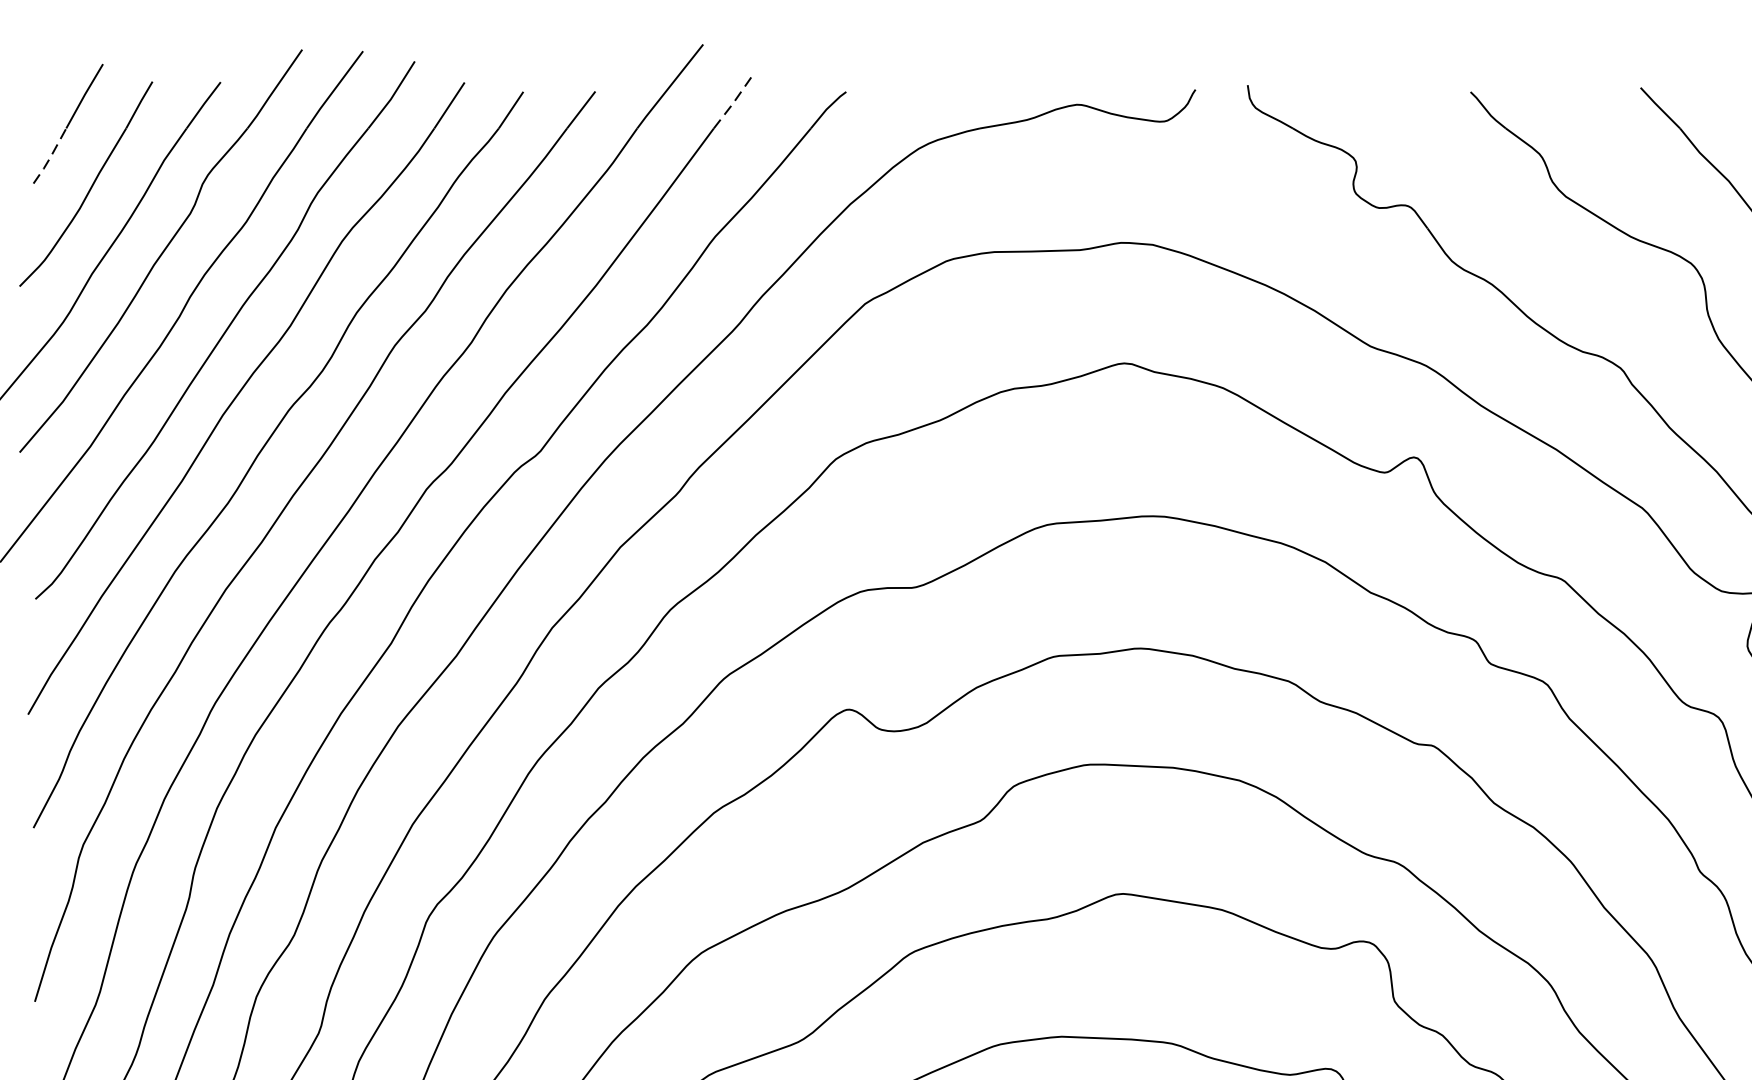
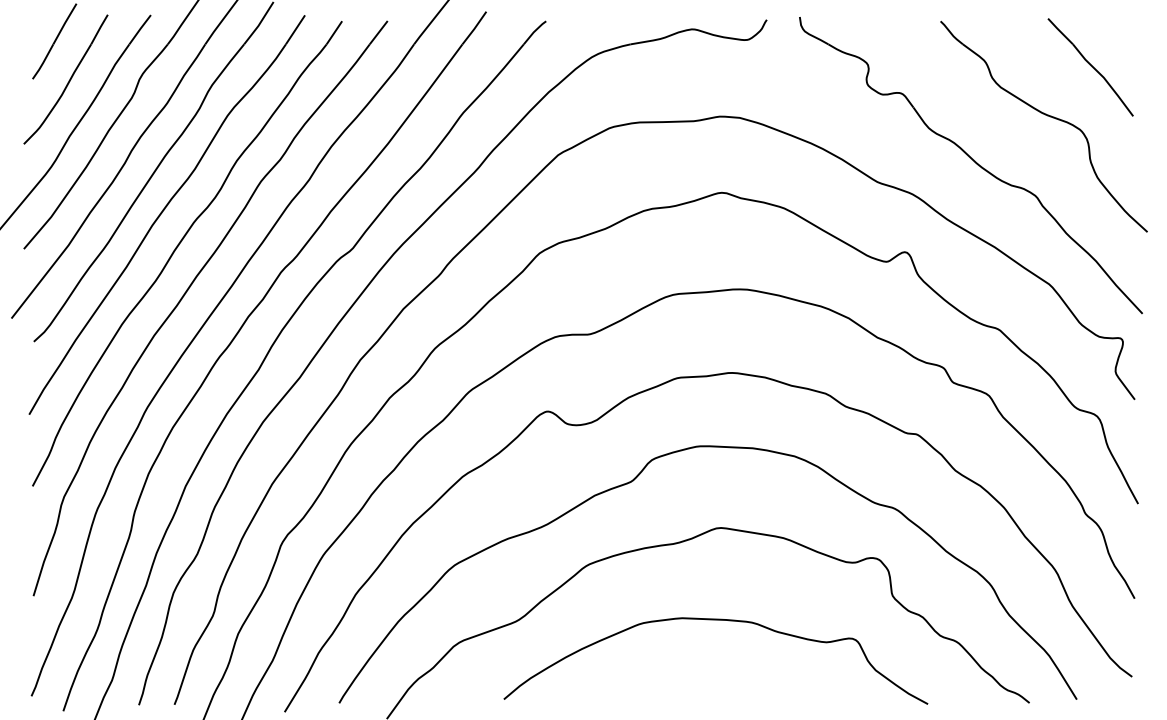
line: (732, 103) -> (474, 28), dashed -> solid
line: (50, 157) -> (43, 62), dashed -> solid

